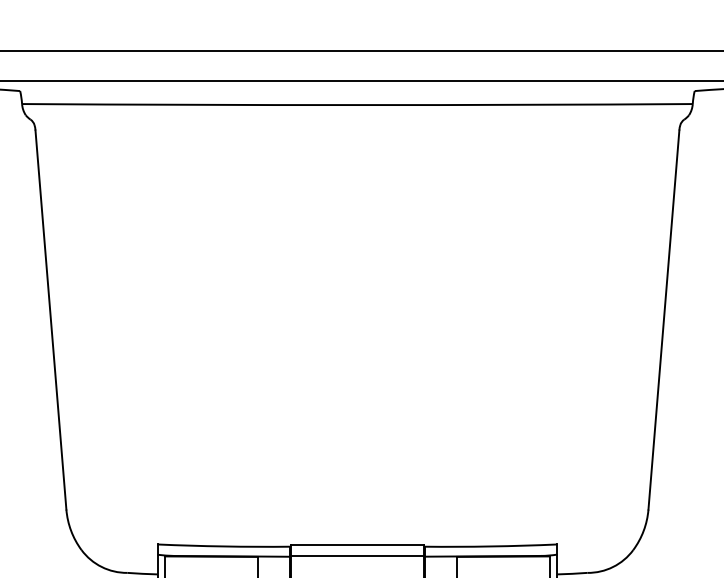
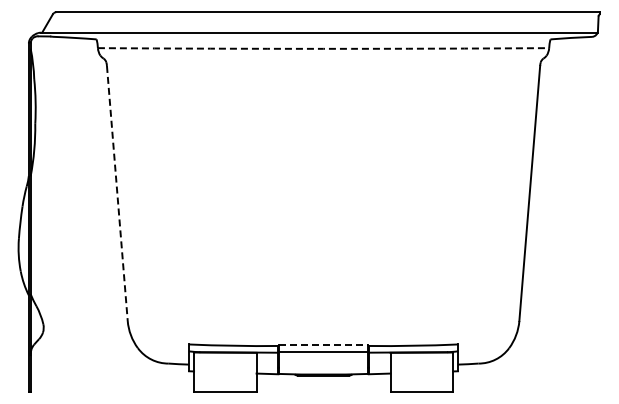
arc: (357, 104) -> (323, 48), solid -> dashed
line: (51, 320) -> (117, 193), solid -> dashed
line: (357, 544) -> (323, 344), solid -> dashed

